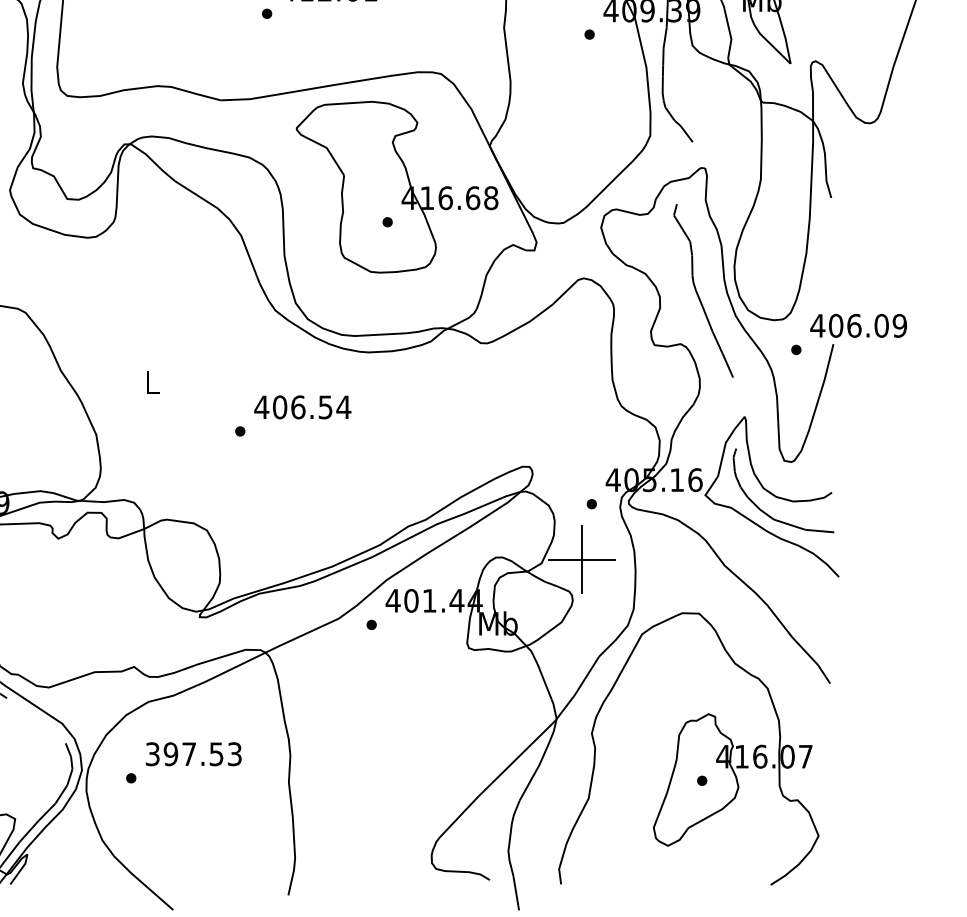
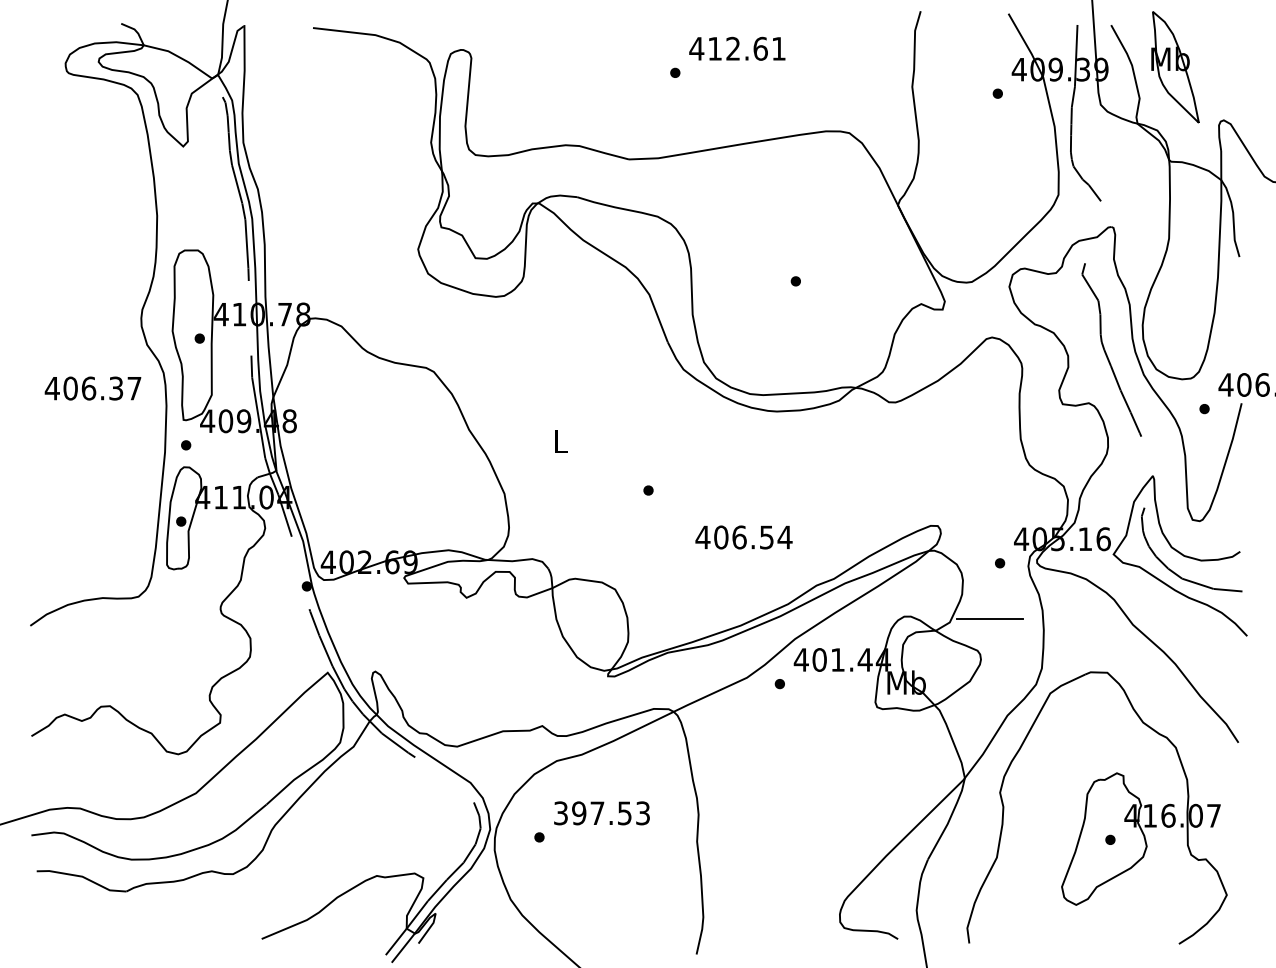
part: (397, 187) -> (805, 246), removed
text: (302, 407) -> (743, 537), moved
line: (582, 559) -> (990, 618), removed

